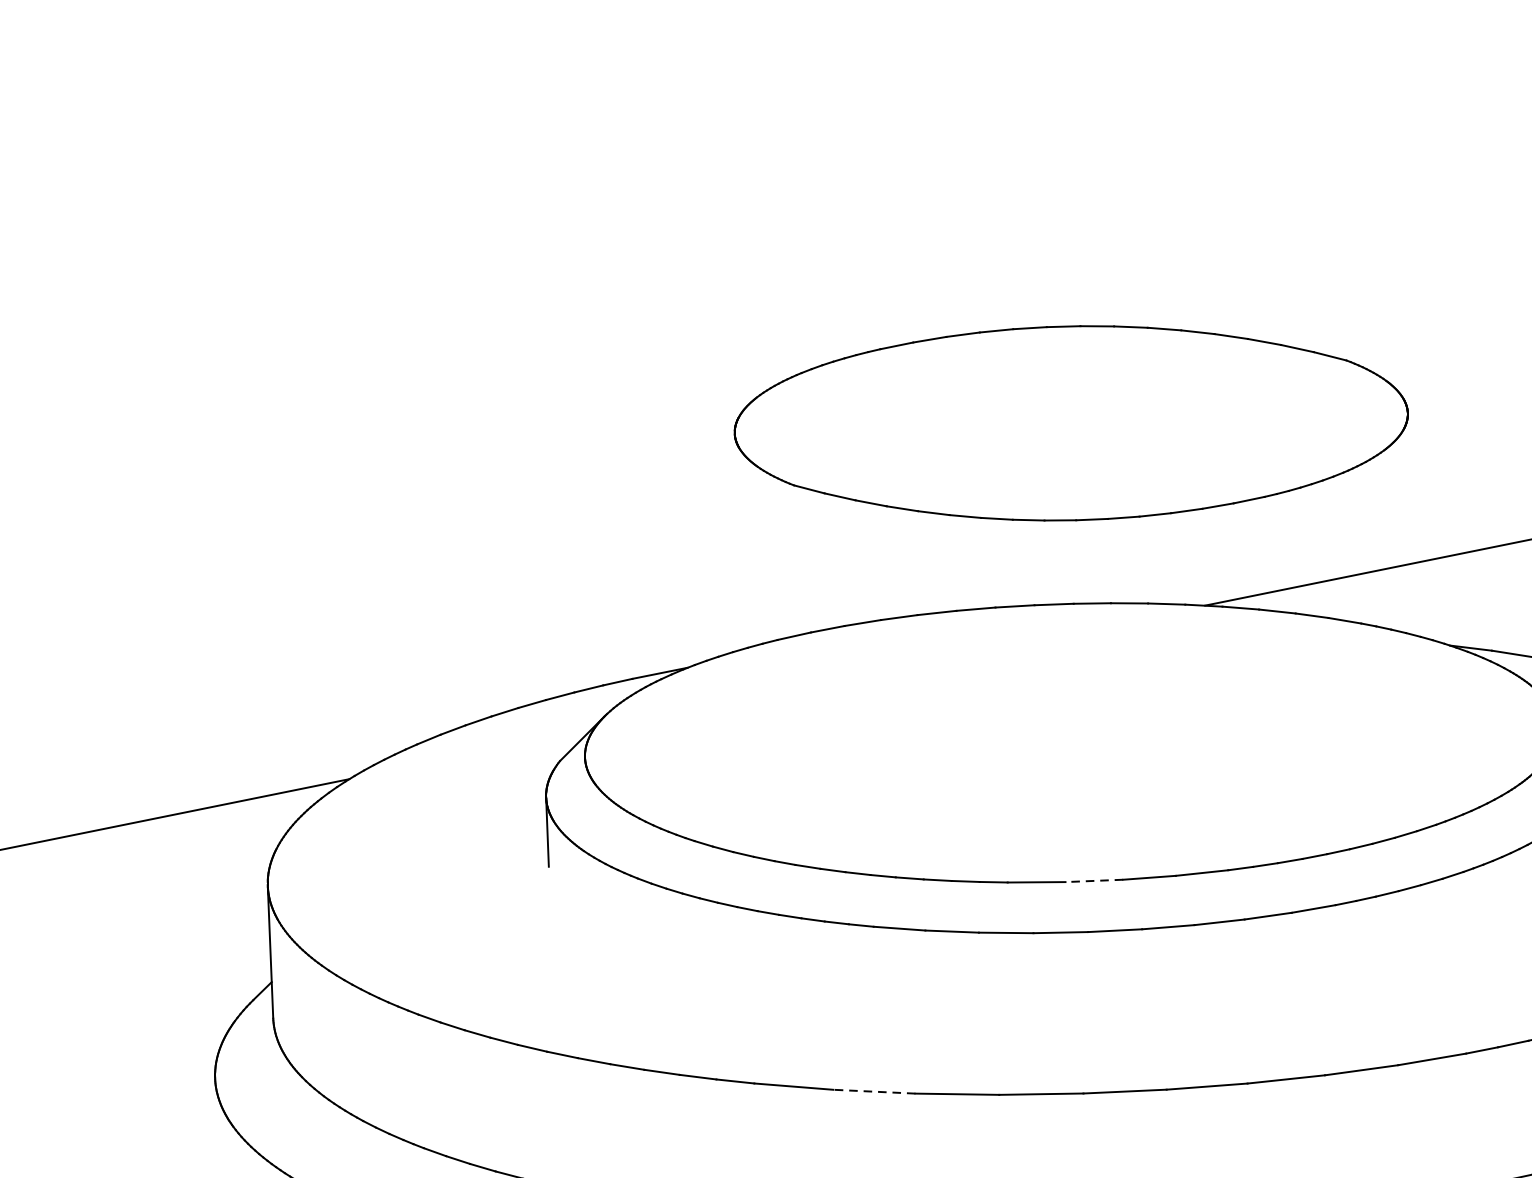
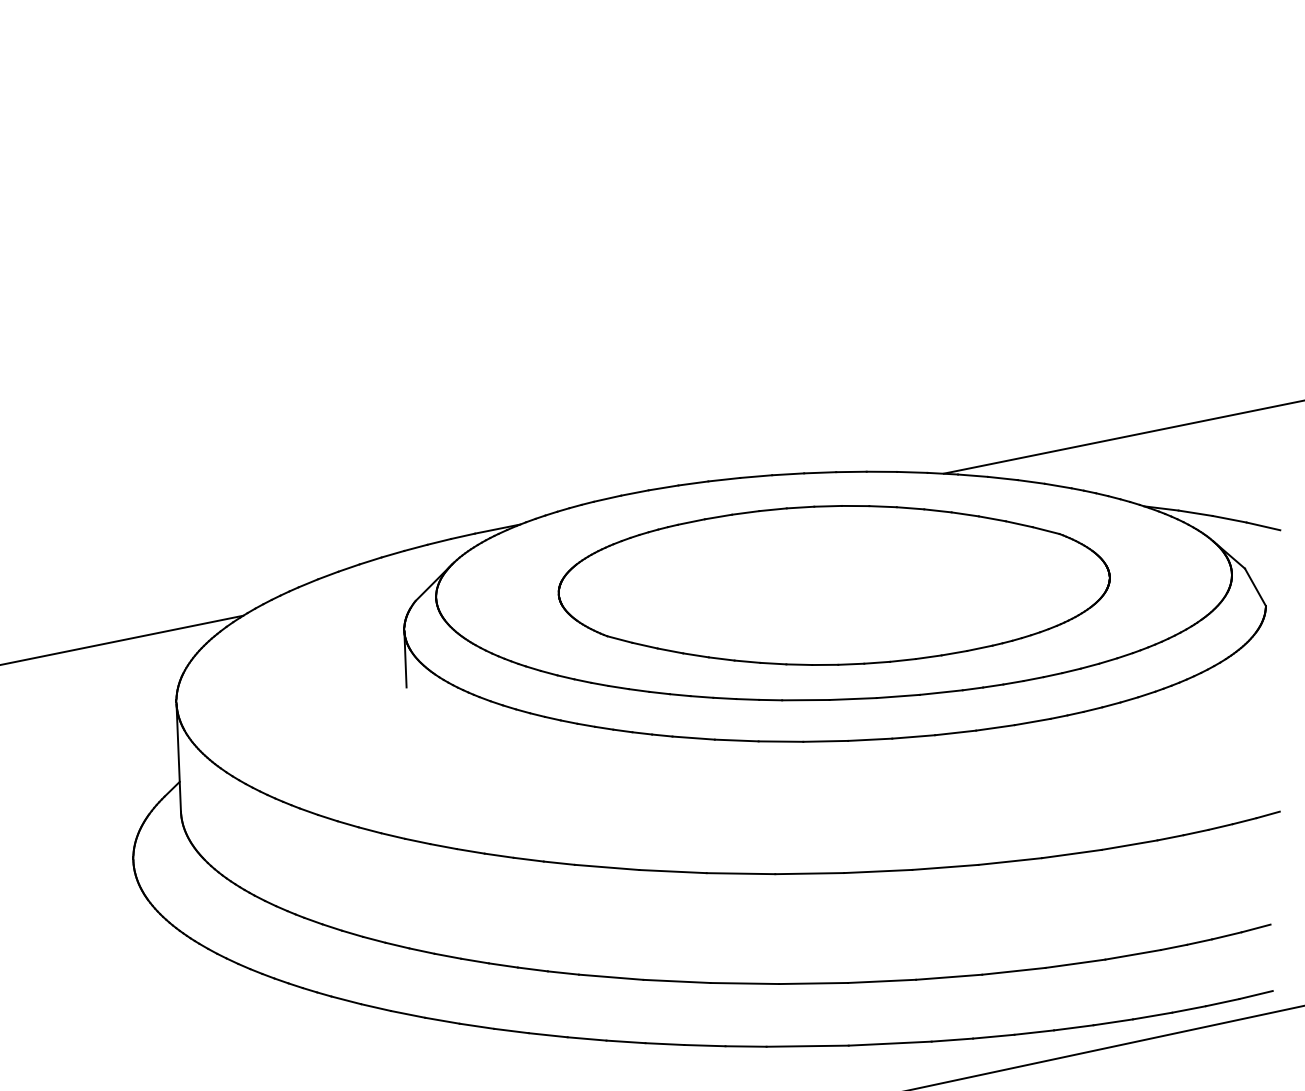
part: (1070, 423) -> (833, 585), moved
line: (1094, 881) -> (853, 699), dashed -> solid
line: (874, 1091) -> (673, 871), dashed -> solid

